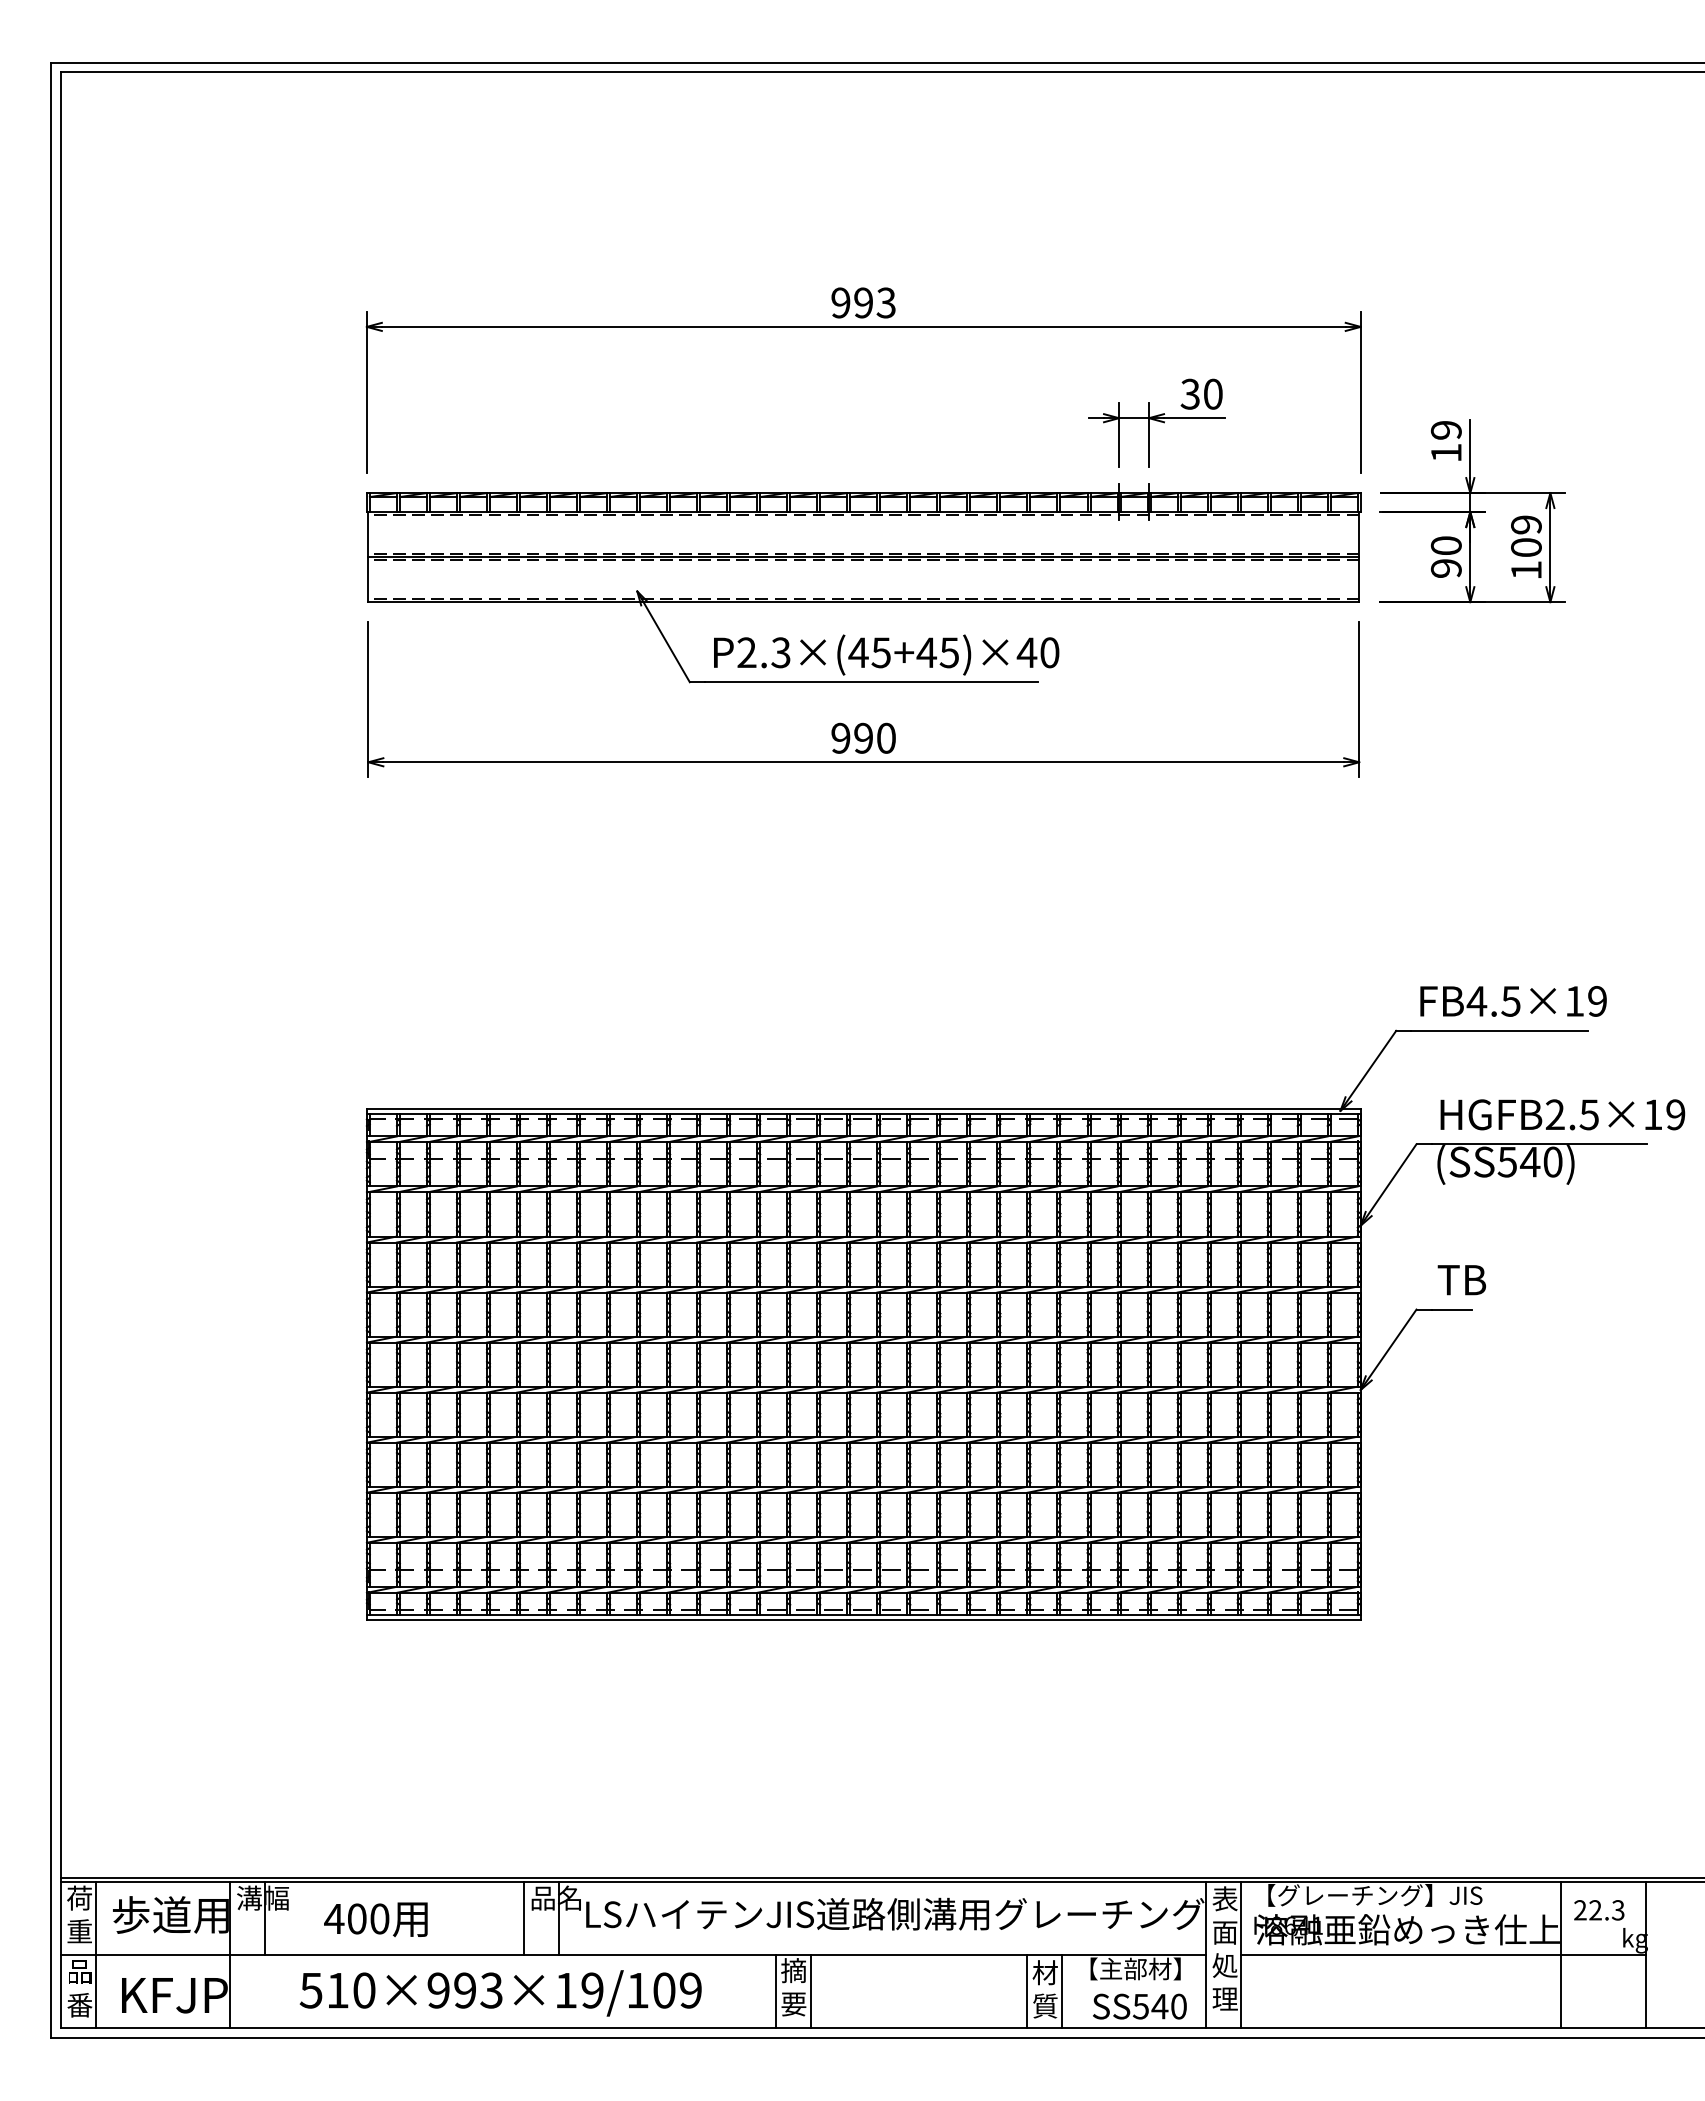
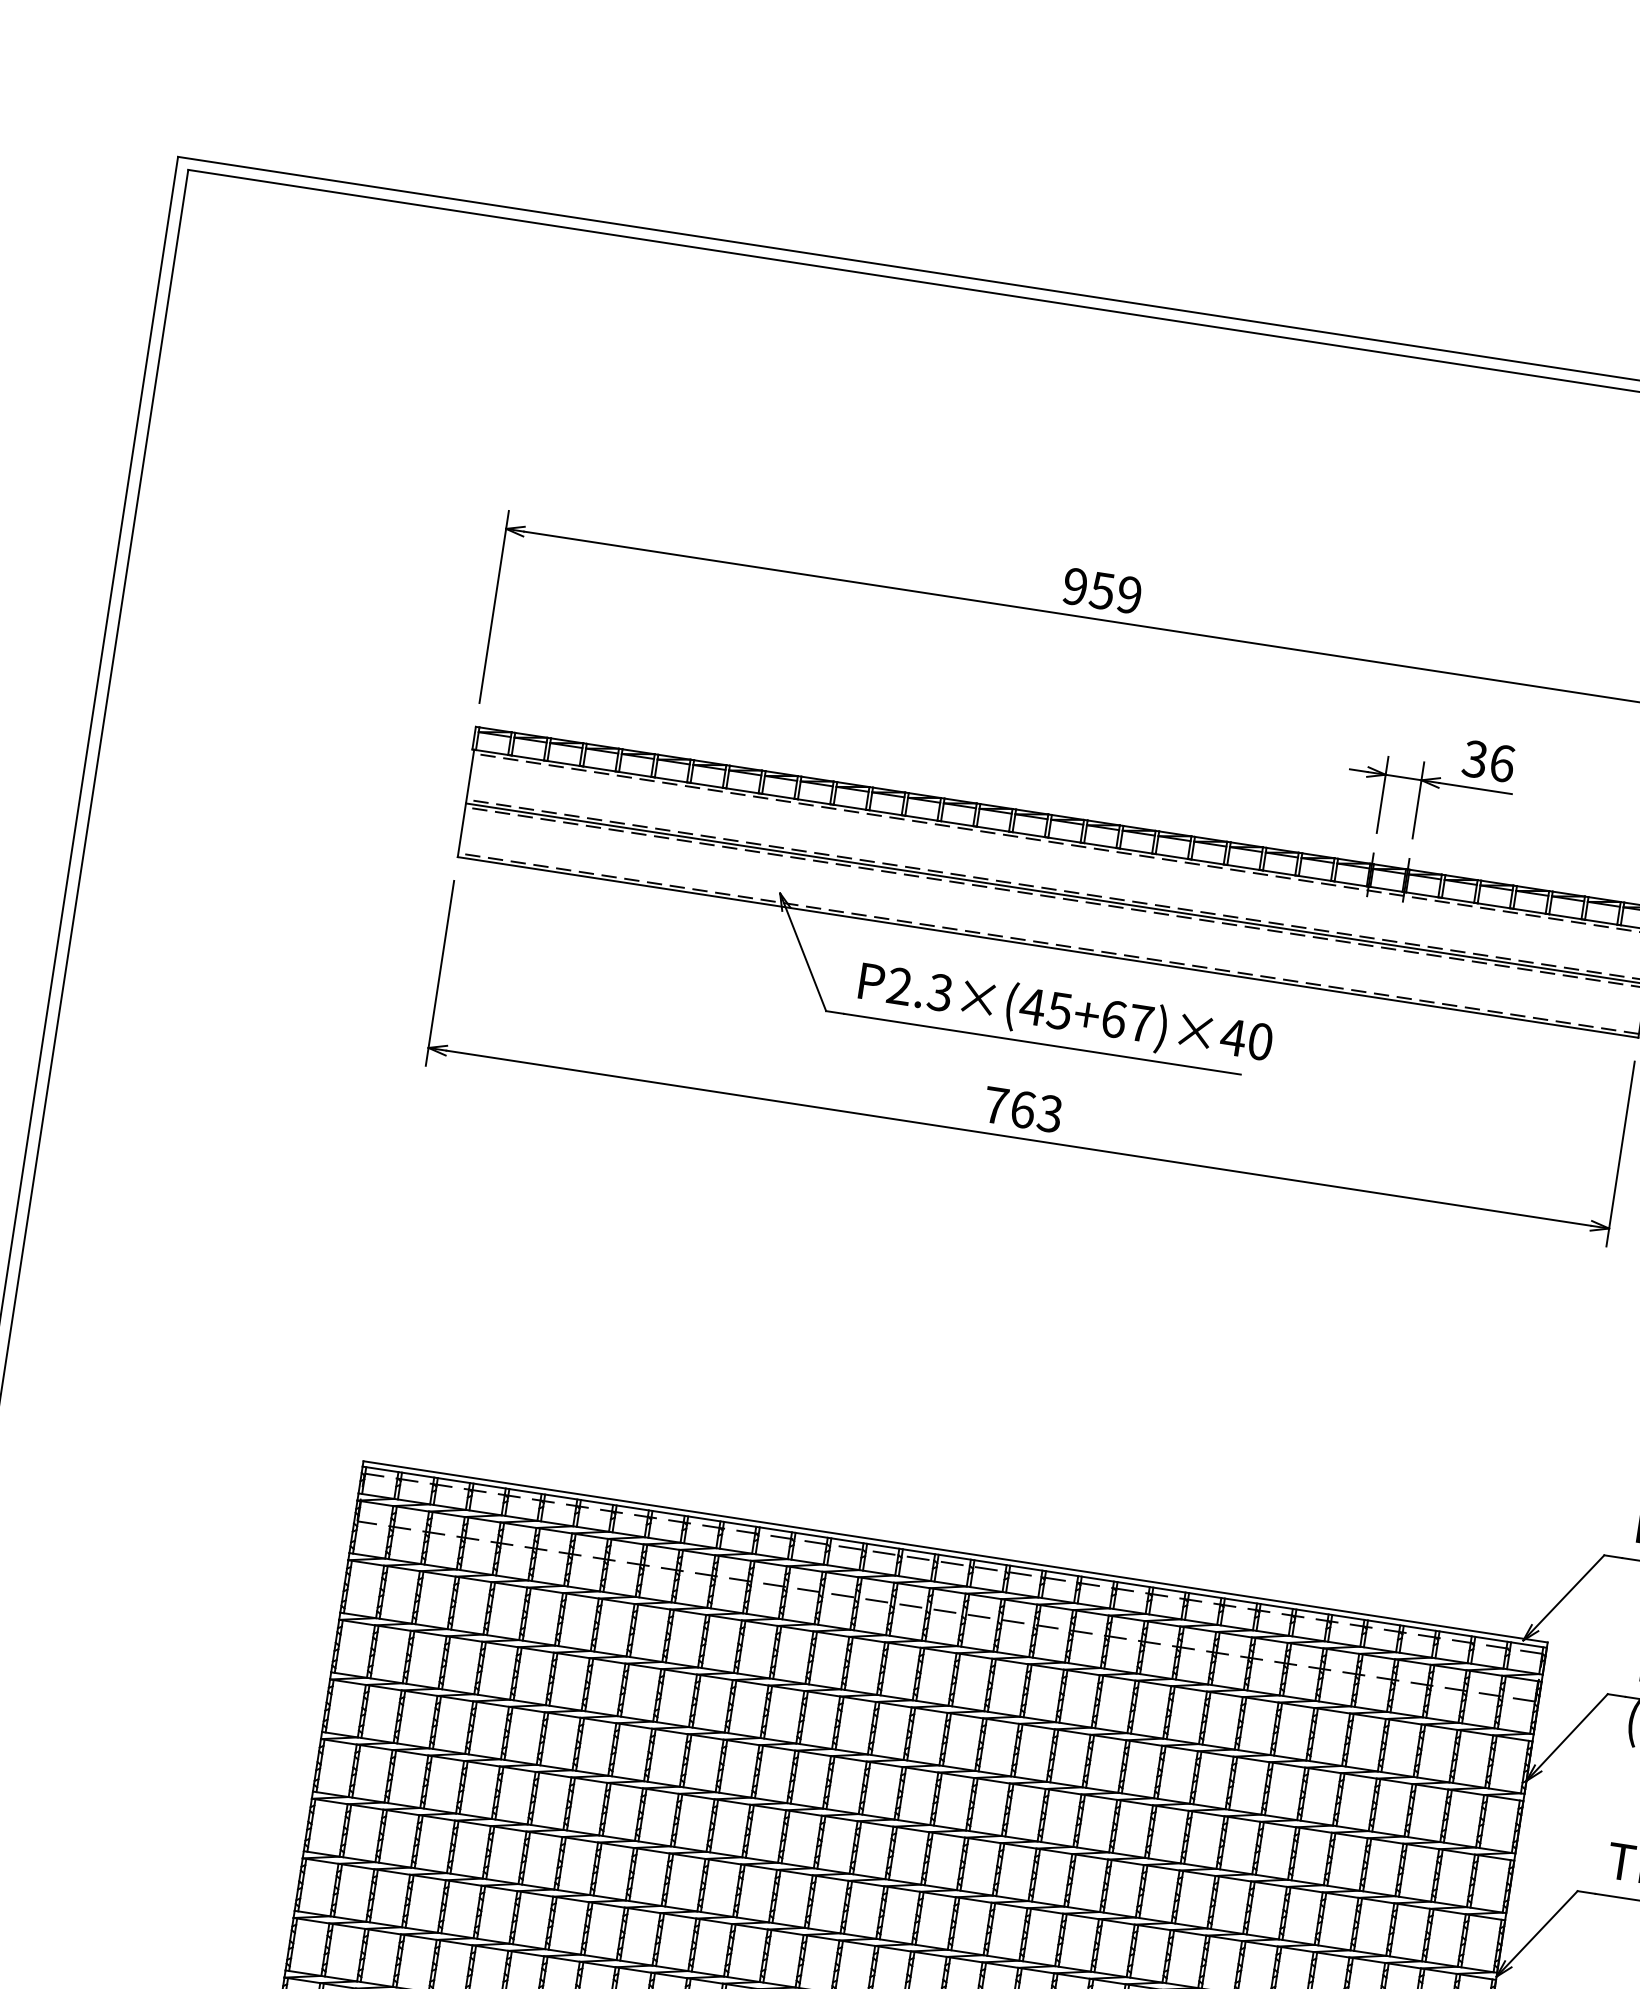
text: (874, 302) -> (1115, 592), 993 -> 959
text: (1213, 393) -> (1502, 762), 30 -> 36
text: (937, 652) -> (1126, 1020), P2.3×(45+45)×40 -> P2.3×(45+67)×40
text: (863, 737) -> (1023, 1108), 990 -> 763

